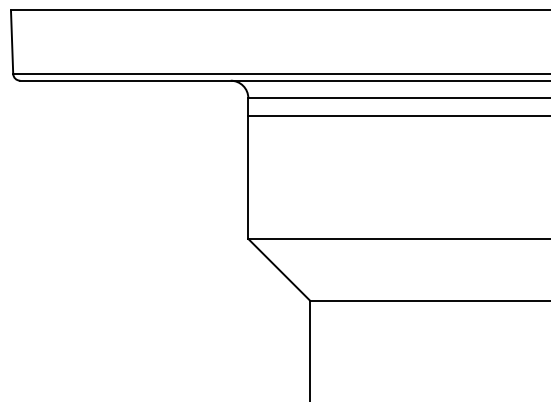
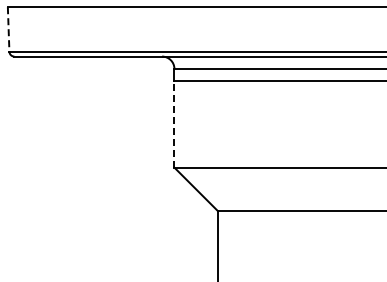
line: (11, 43) -> (8, 30), solid -> dashed
line: (248, 176) -> (174, 123), solid -> dashed

